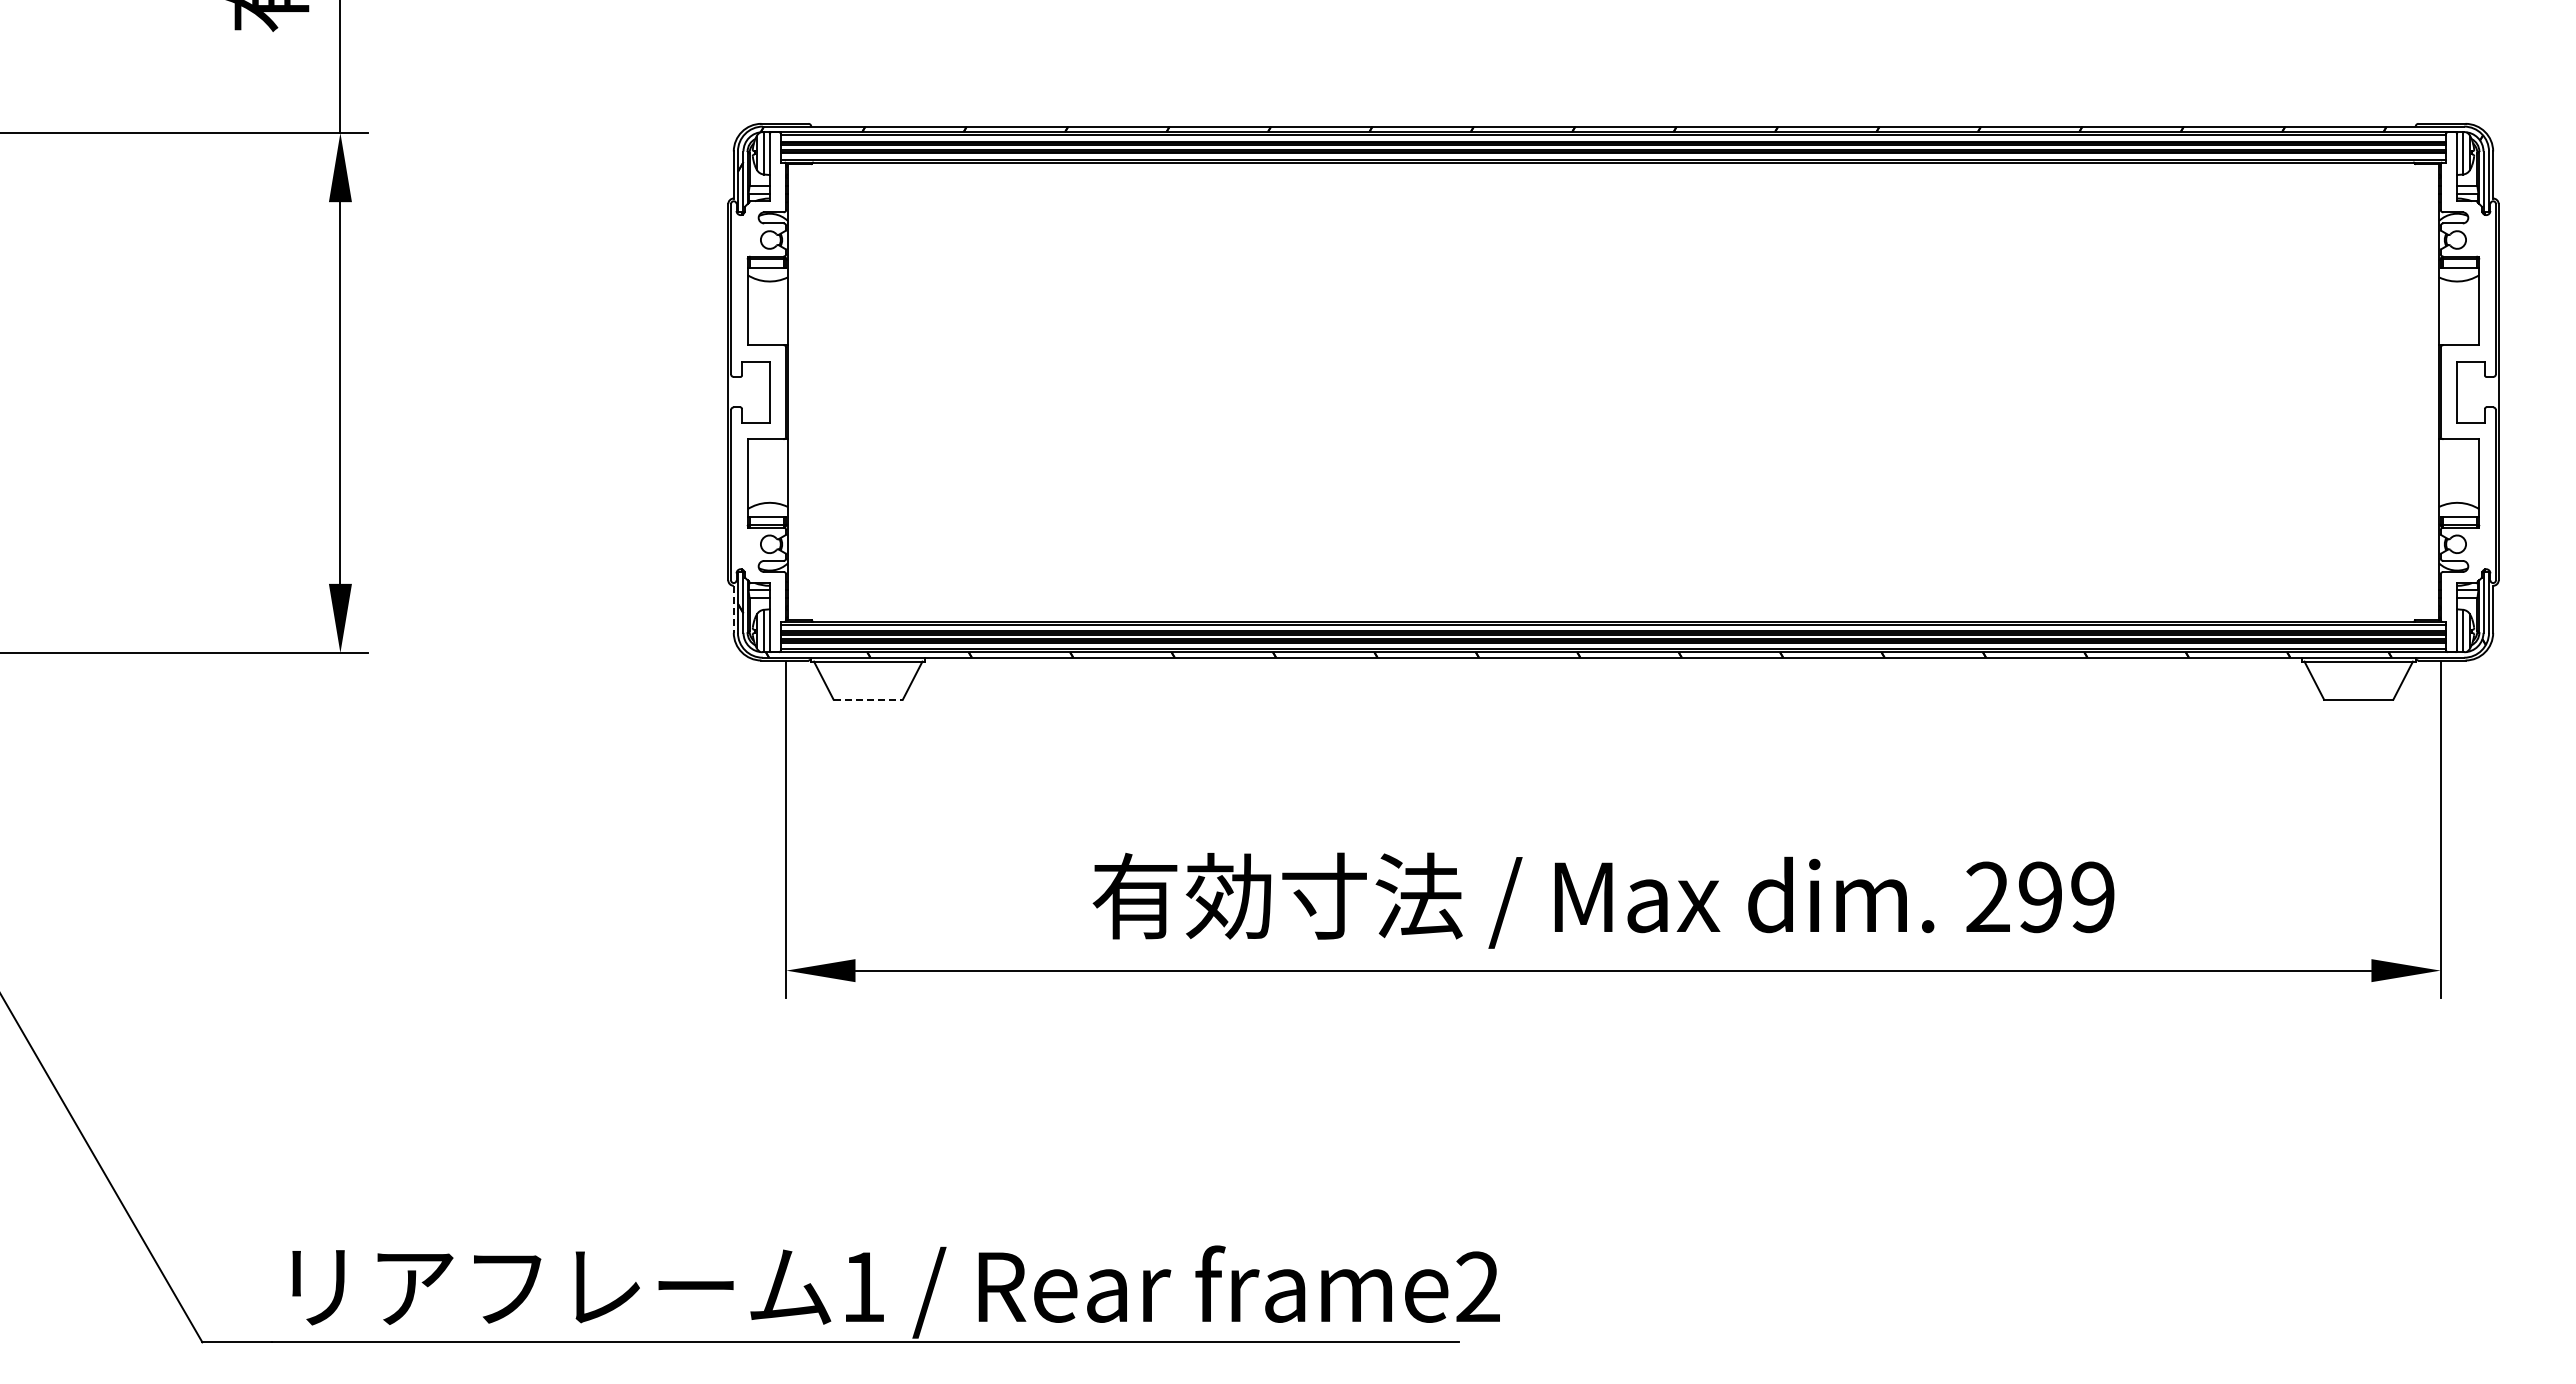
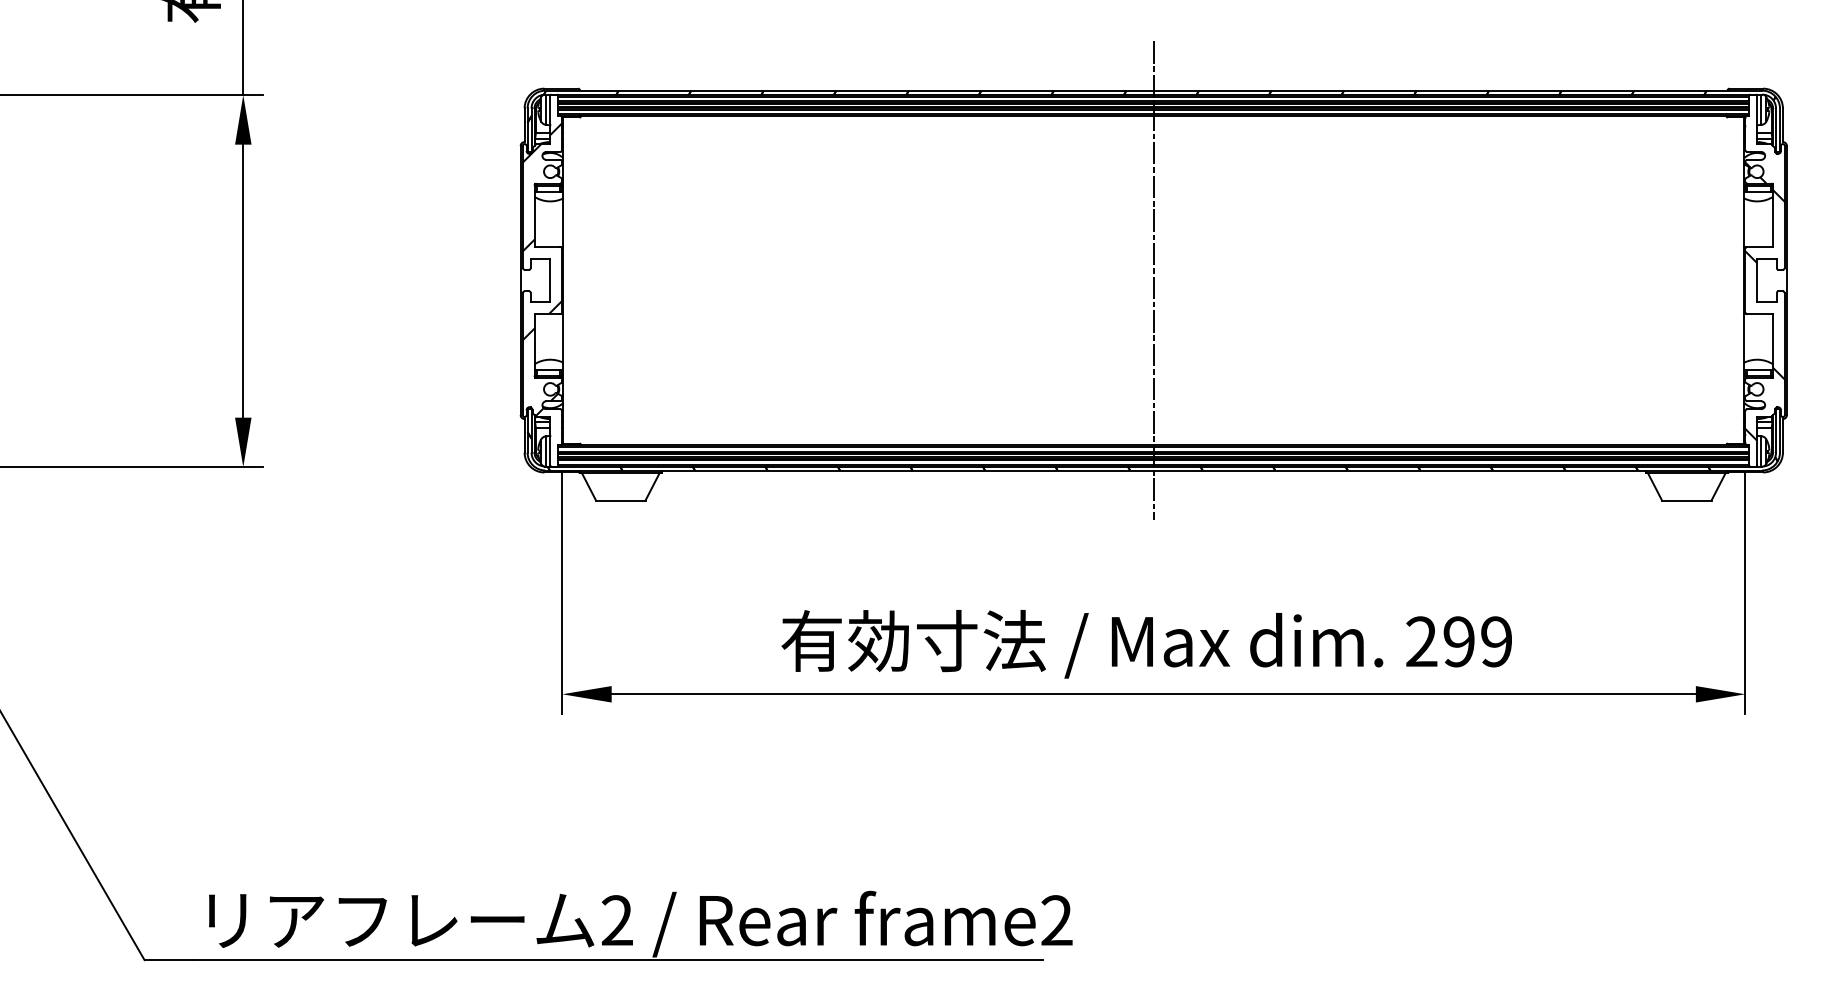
hatch: (758, 376) -> (542, 269), added
line: (1613, 391) -> (1153, 280), added
hatch: (2467, 421) -> (1764, 301), added
line: (733, 609) -> (524, 435), dashed -> solid
line: (868, 699) -> (620, 500), dashed -> solid
text: (863, 1286) -> (617, 920), 1 -> 2

